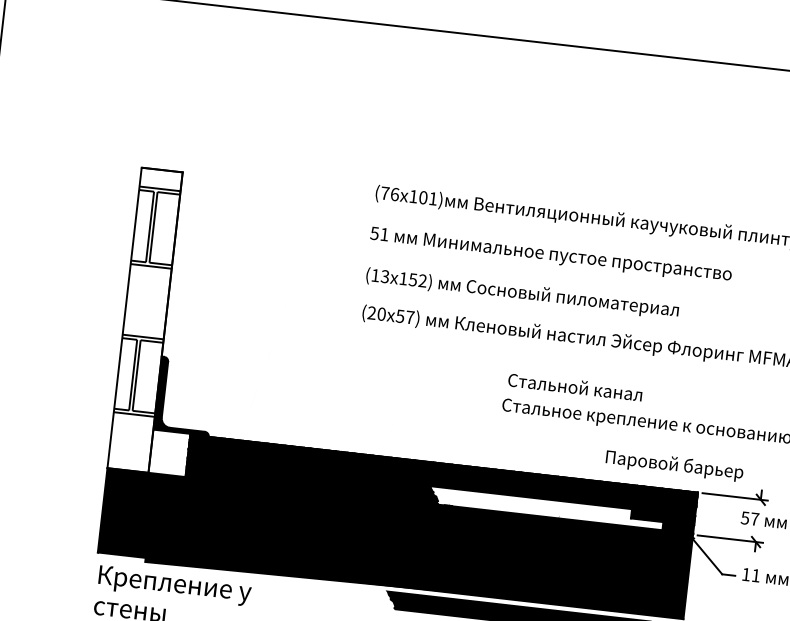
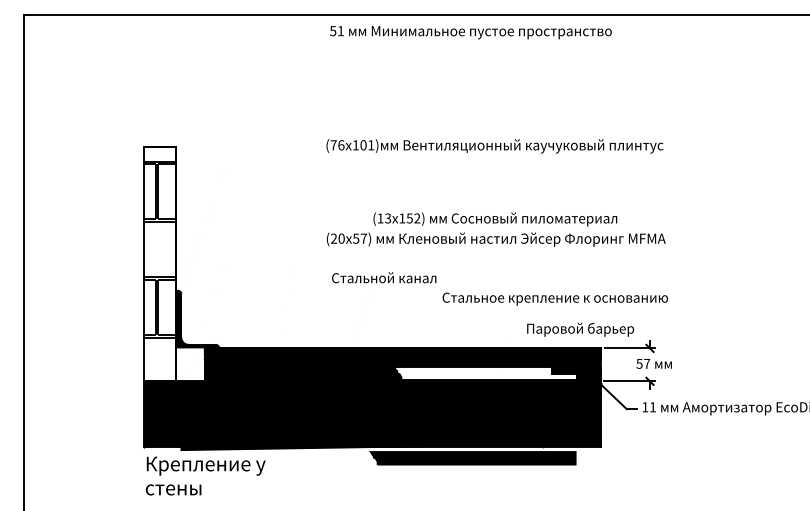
text: (550, 255) -> (470, 32), moved
text: (522, 293) -> (495, 219), moved
text: (575, 386) -> (384, 277), moved

